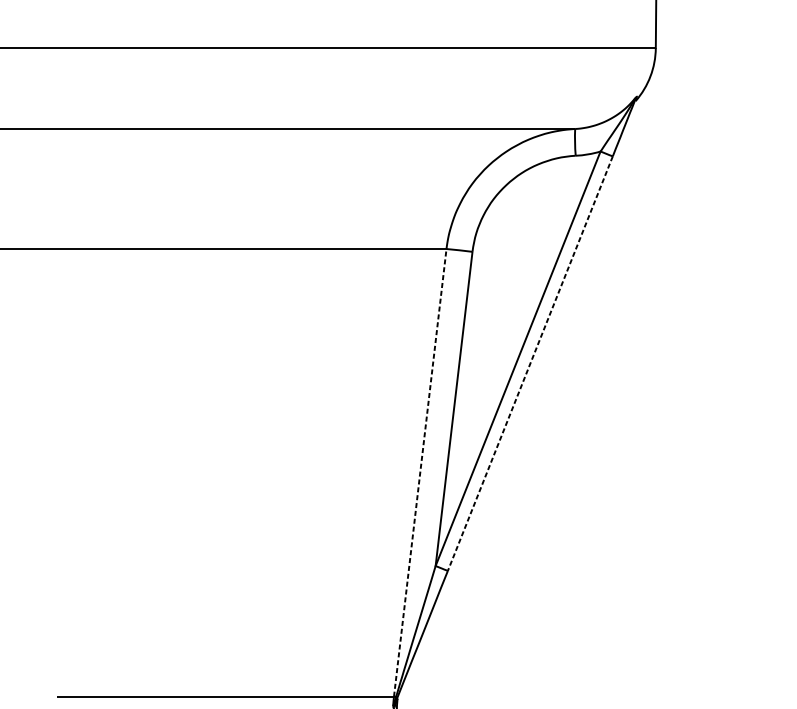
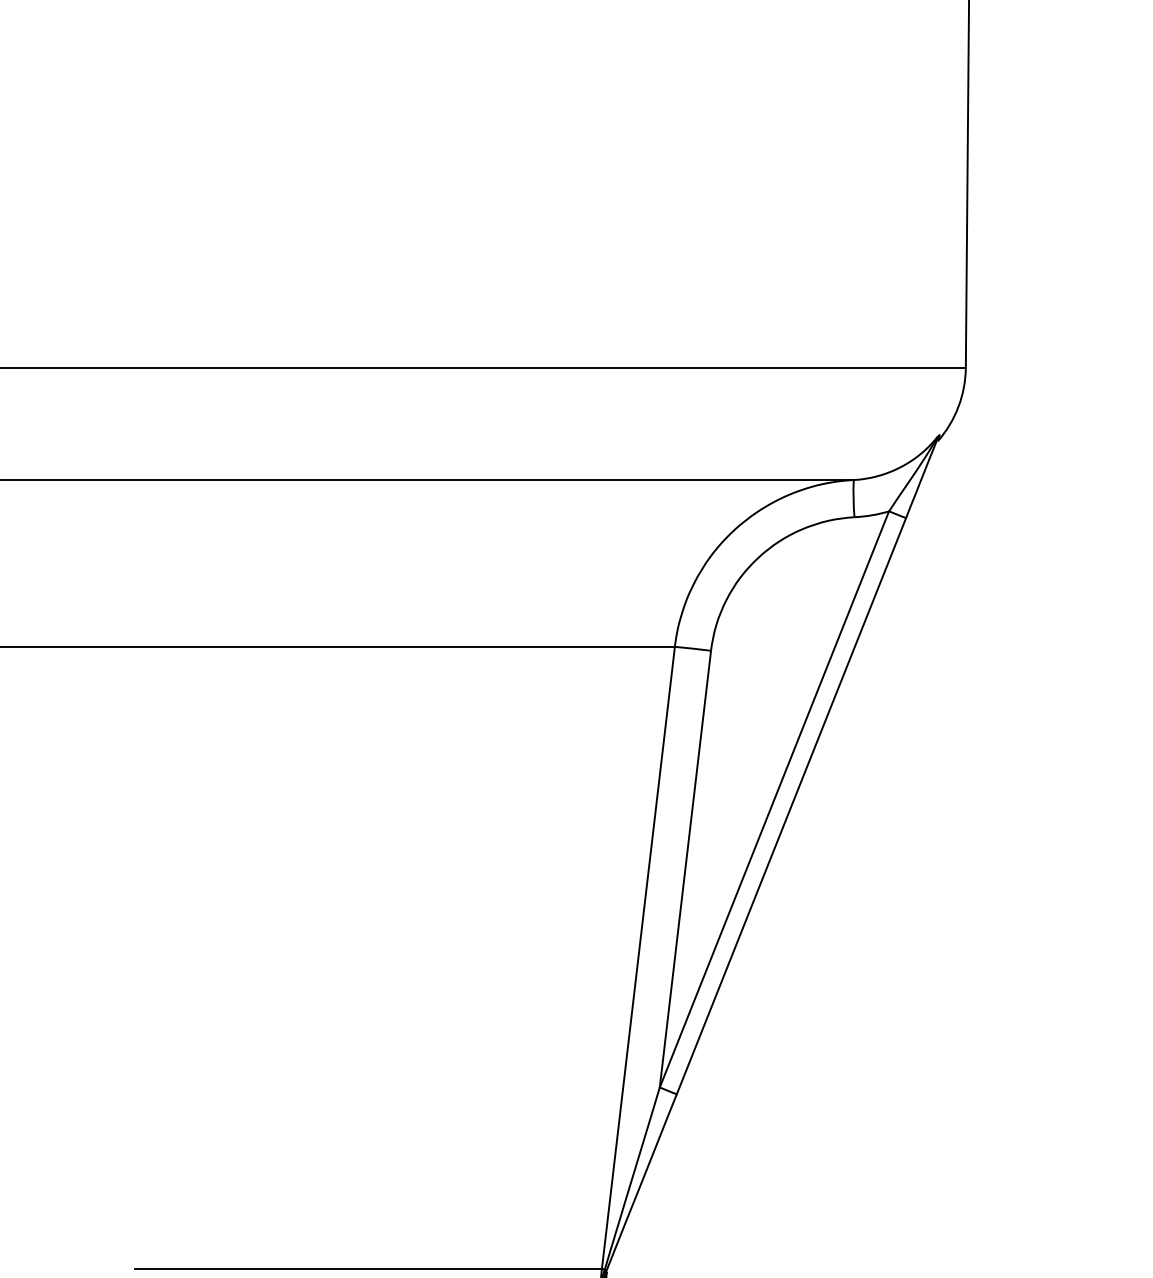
line: (530, 363) -> (791, 806), dashed -> solid
line: (420, 472) -> (638, 957), dashed -> solid

